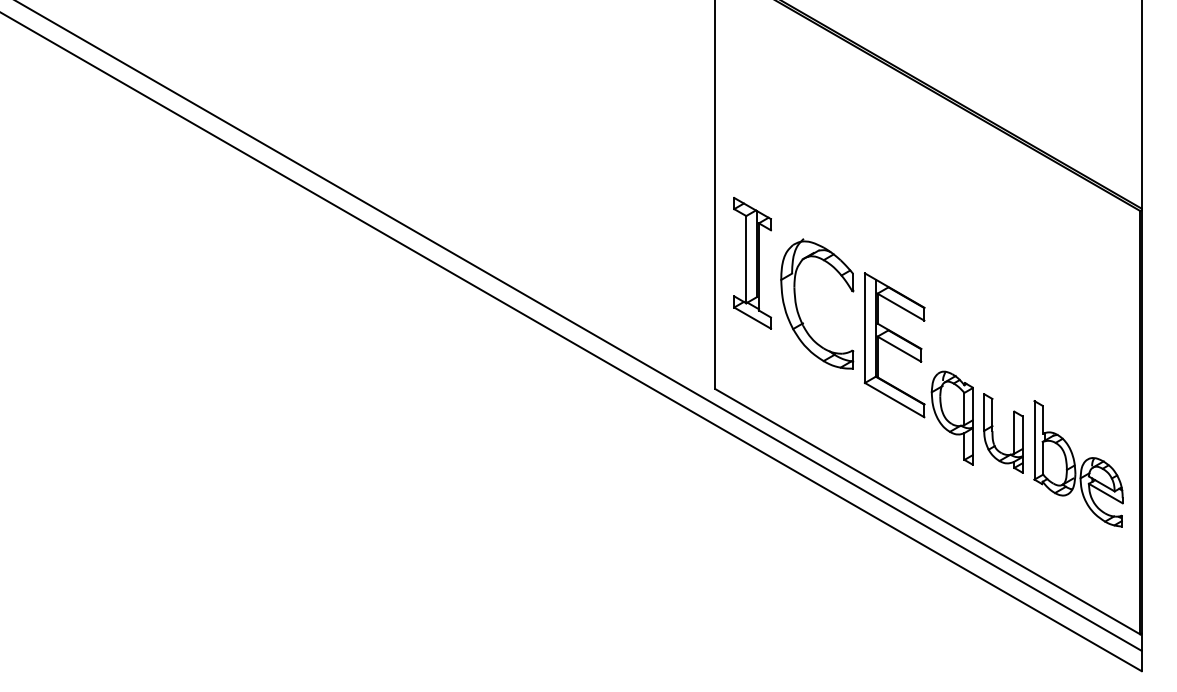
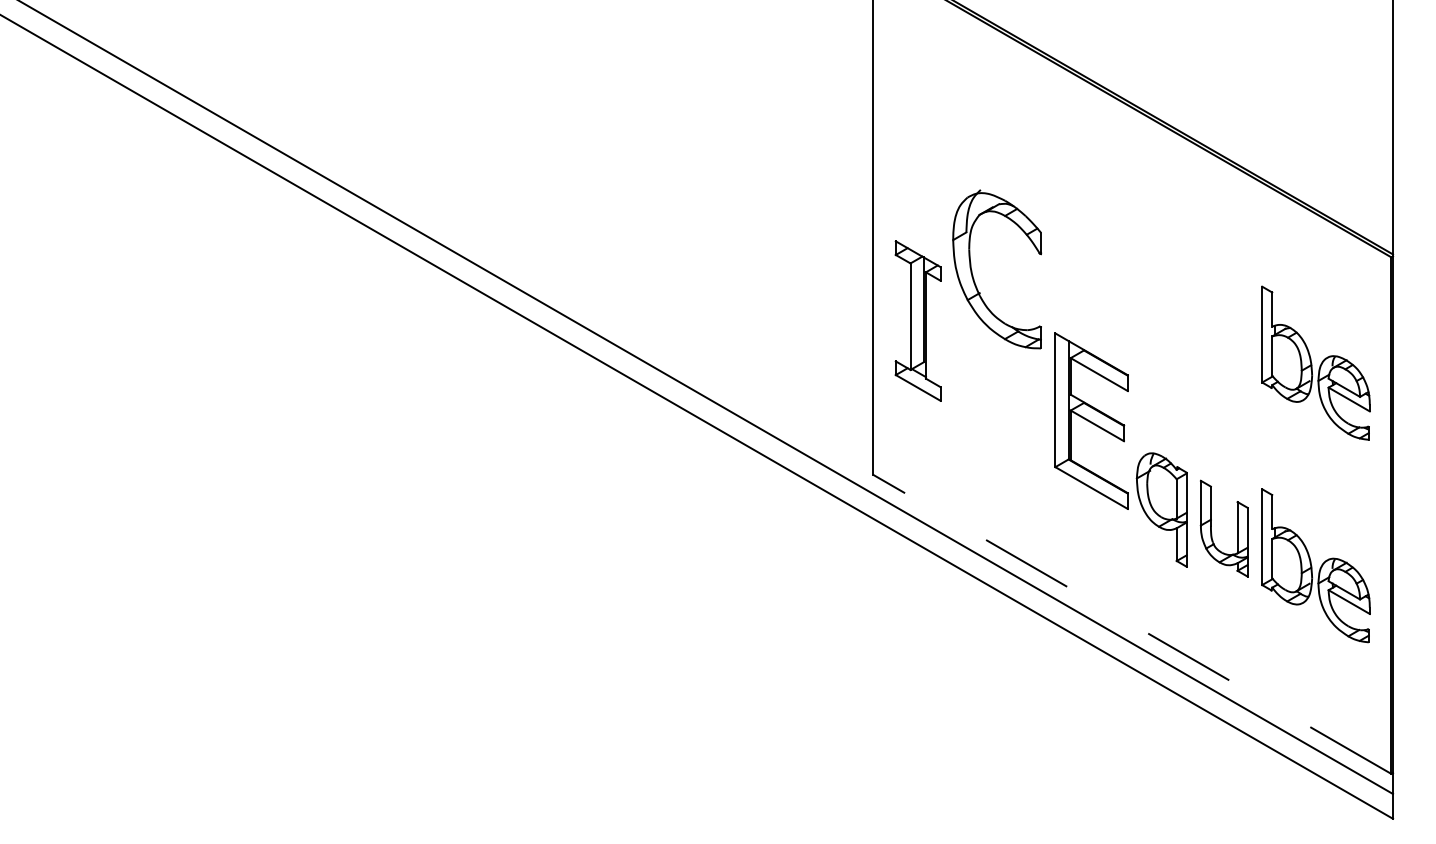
part: (1078, 297) -> (1315, 362), added
part: (797, 305) -> (973, 271), moved
line: (927, 511) -> (1131, 623), solid -> dashed

